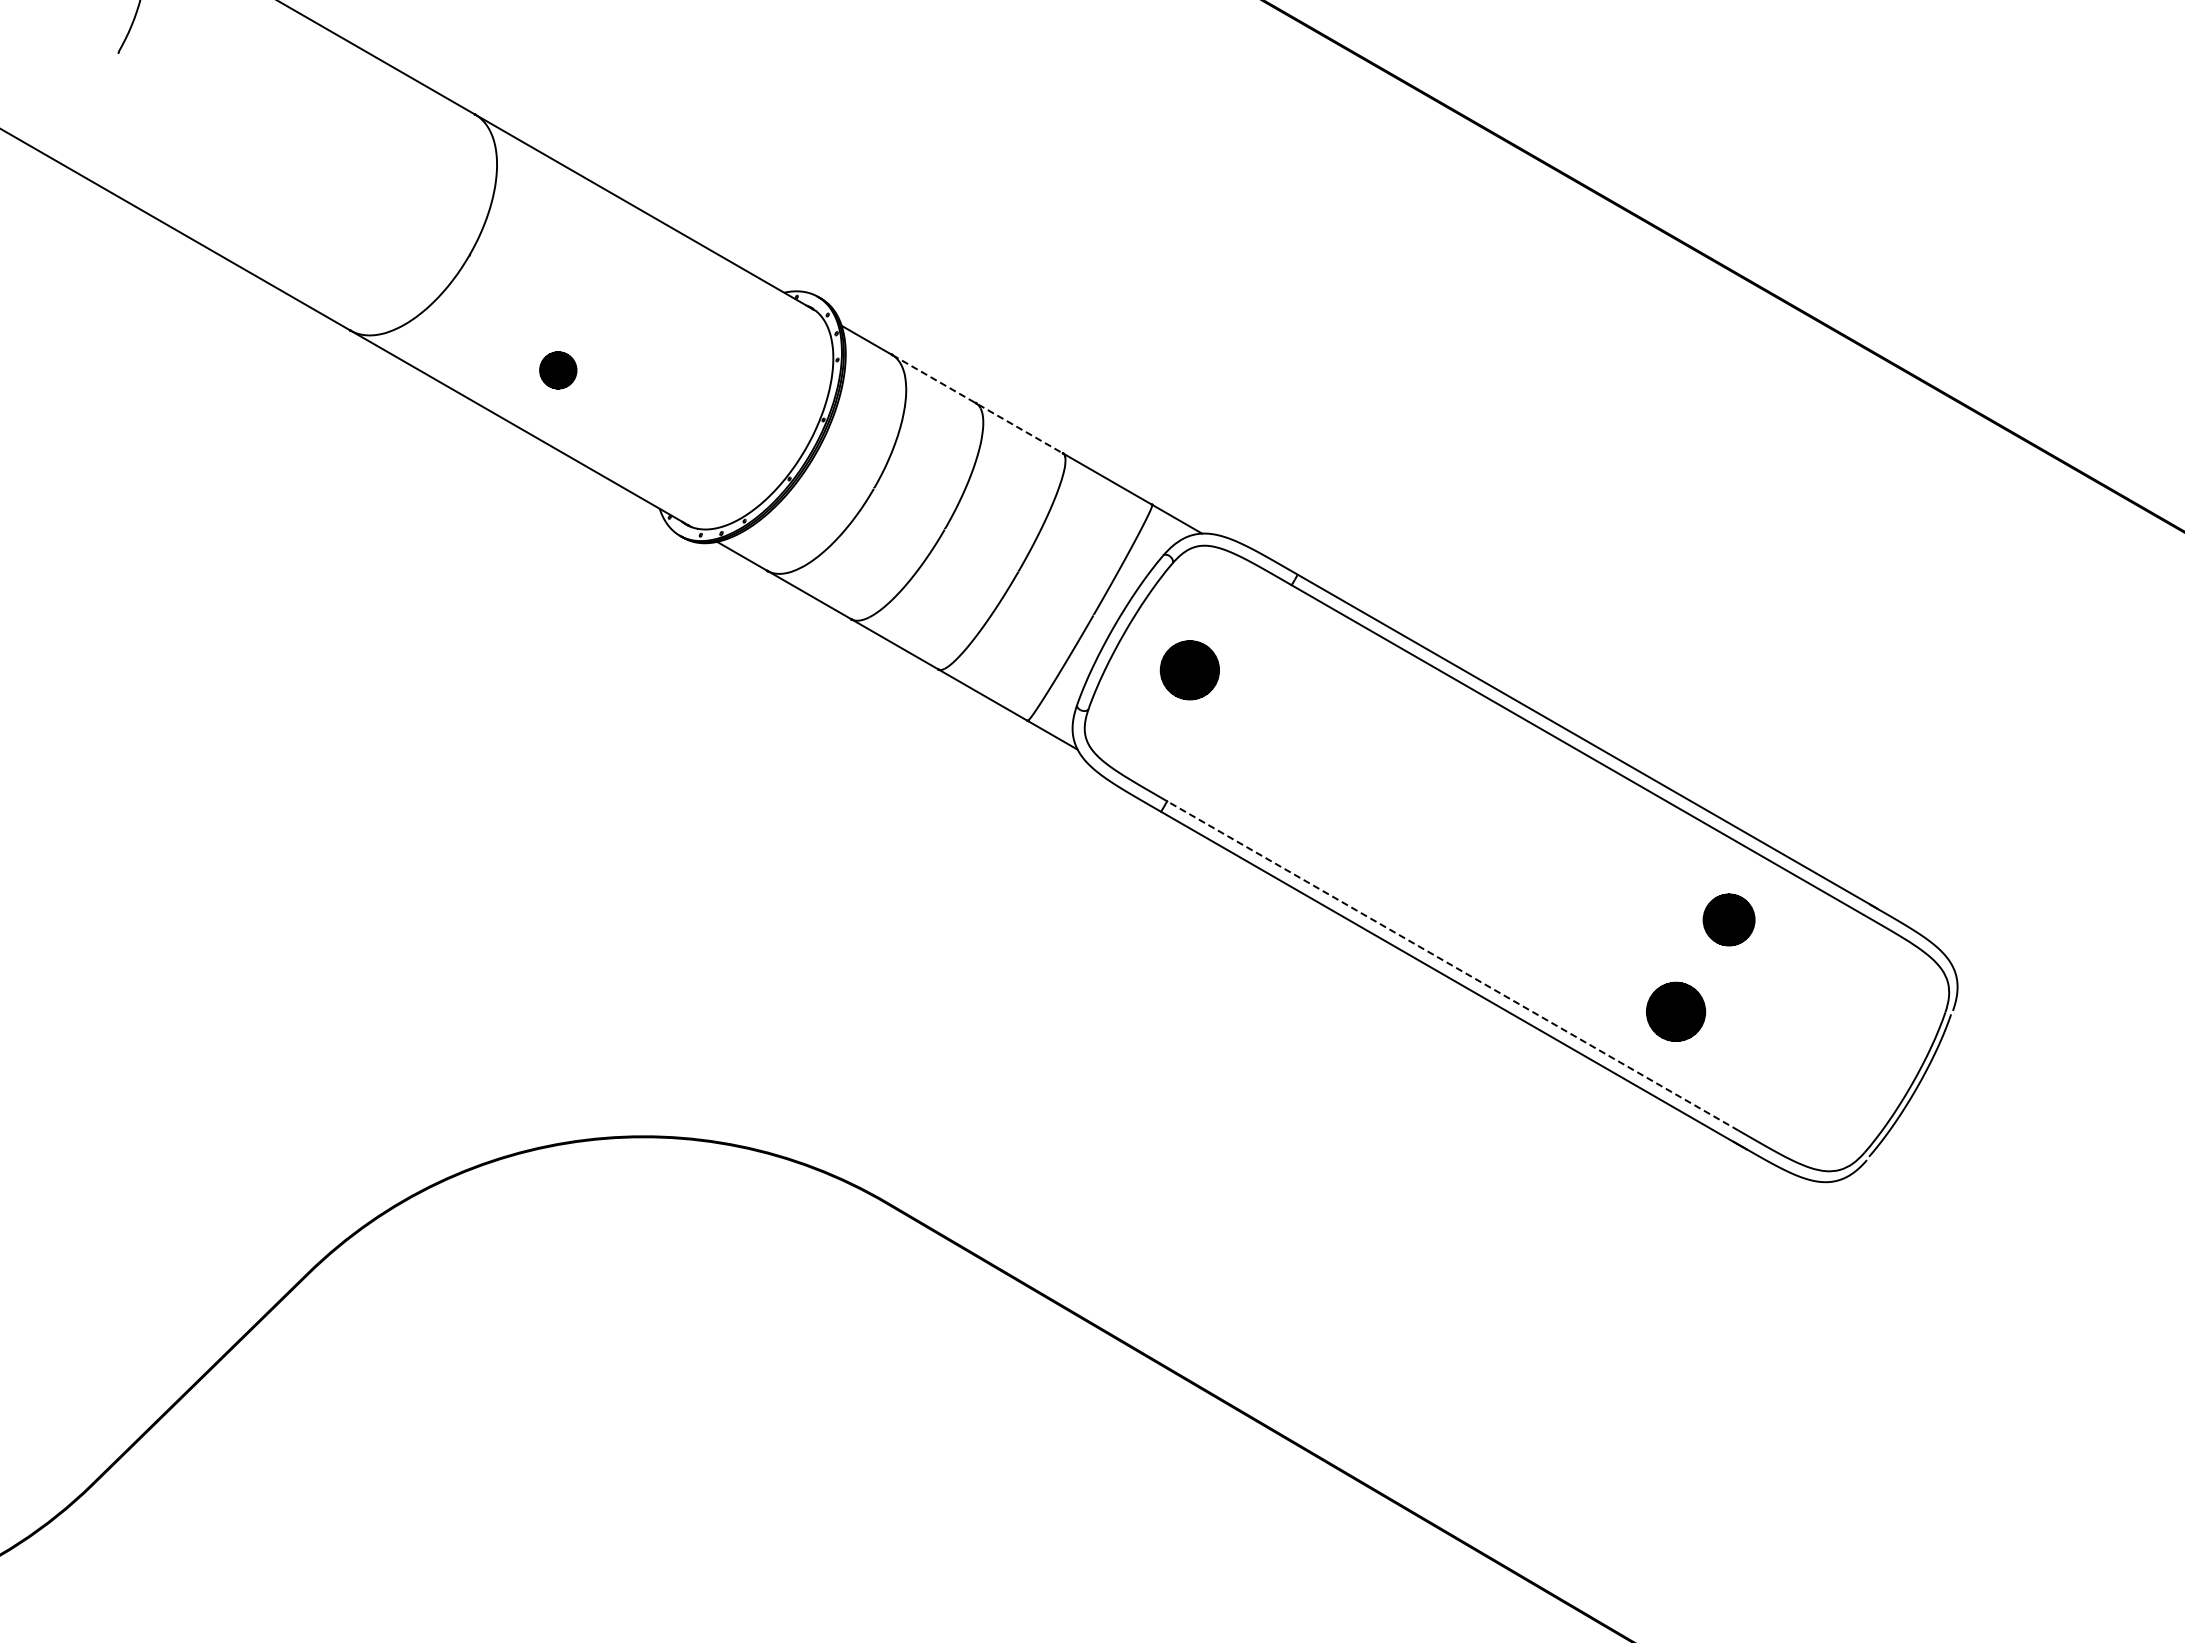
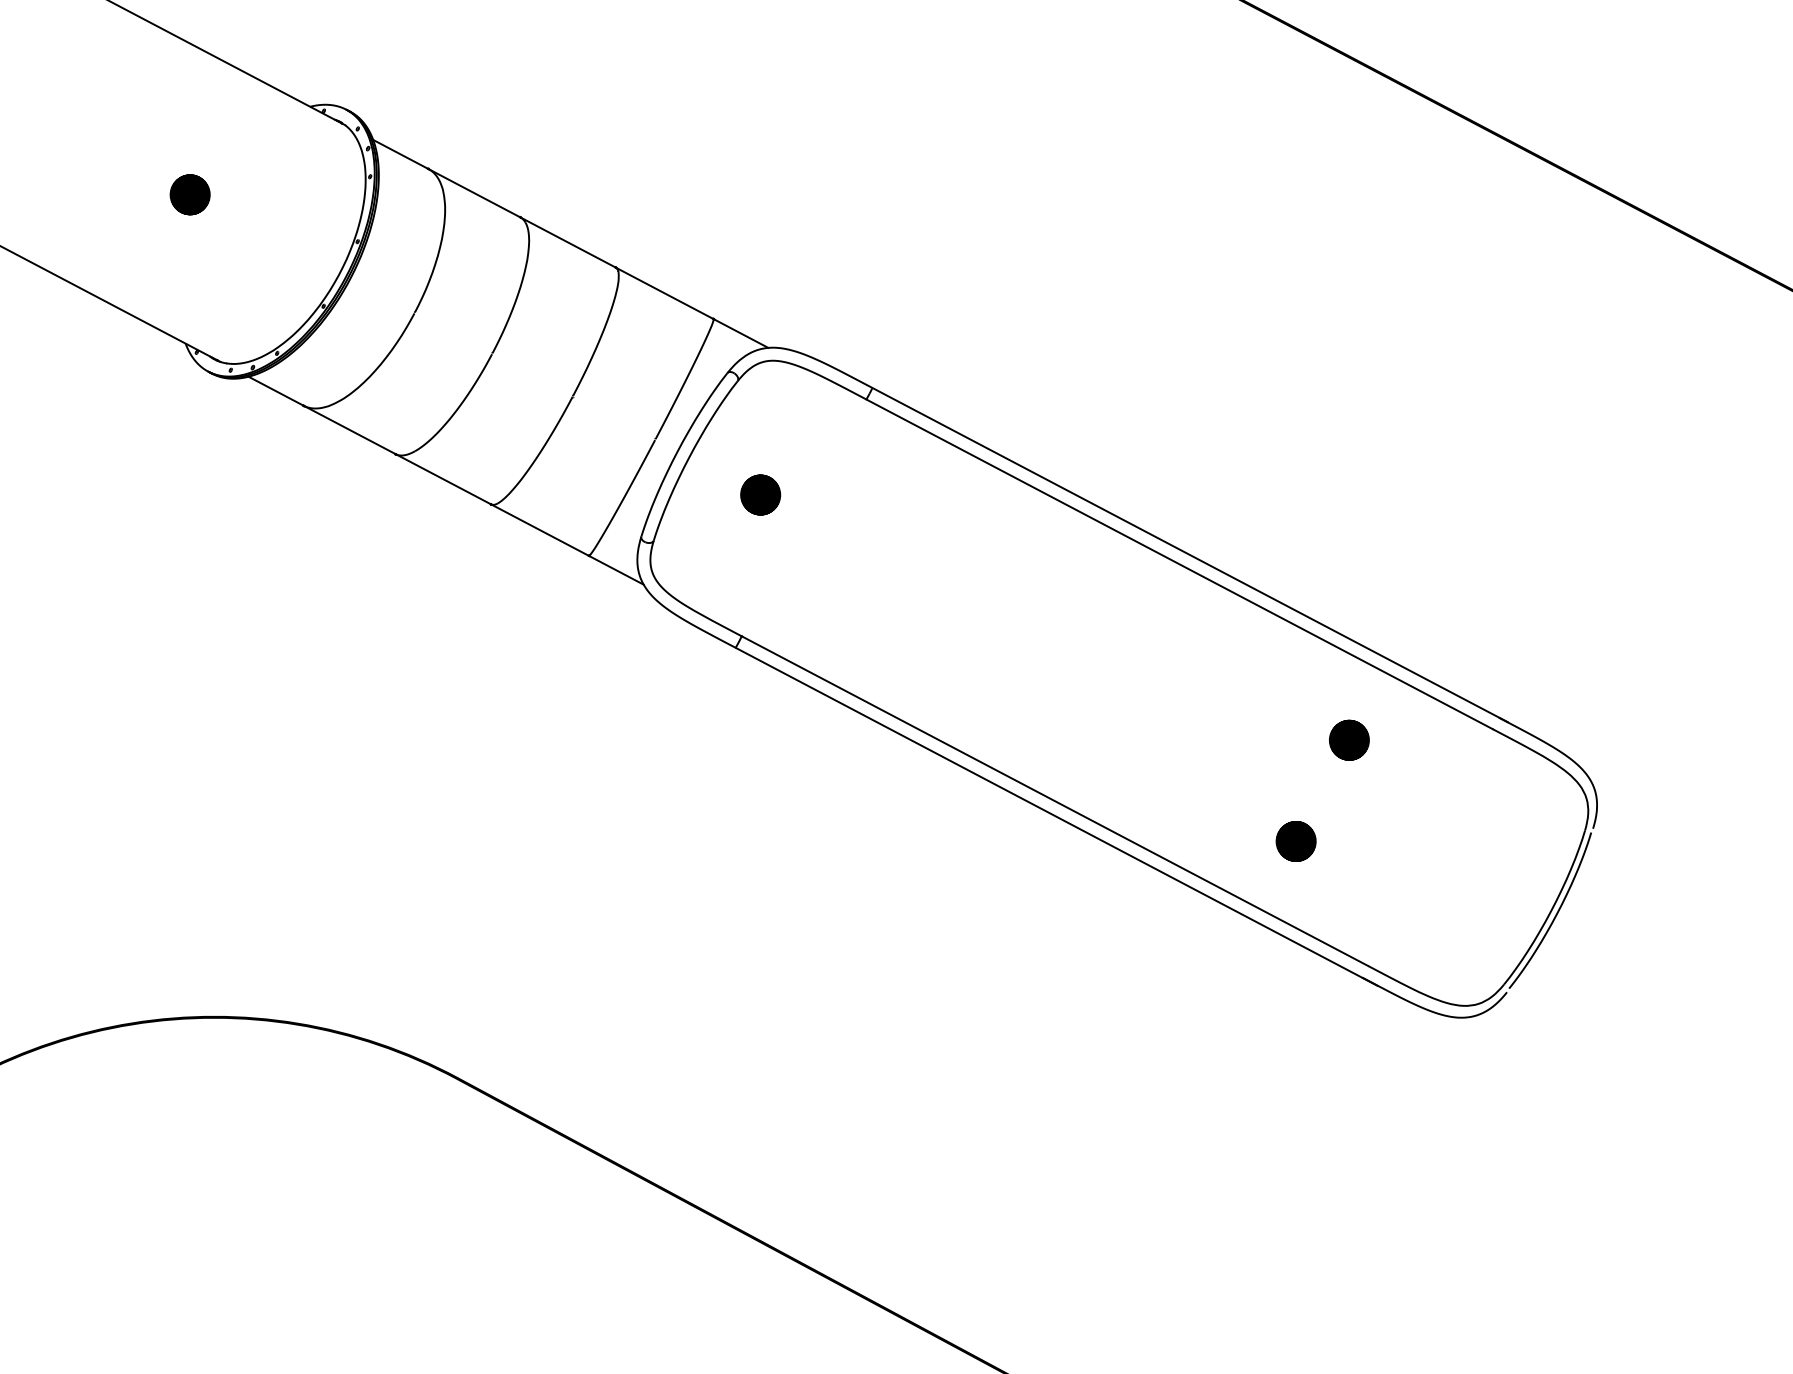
part: (558, 370) -> (190, 194), moved
line: (978, 404) -> (523, 218), dashed -> solid
part: (1189, 670) -> (760, 495), size x0.62
part: (1729, 919) -> (1349, 739), size x0.71
line: (1452, 965) -> (1054, 800), dashed -> solid
part: (1675, 1012) -> (1295, 841), size x0.62

